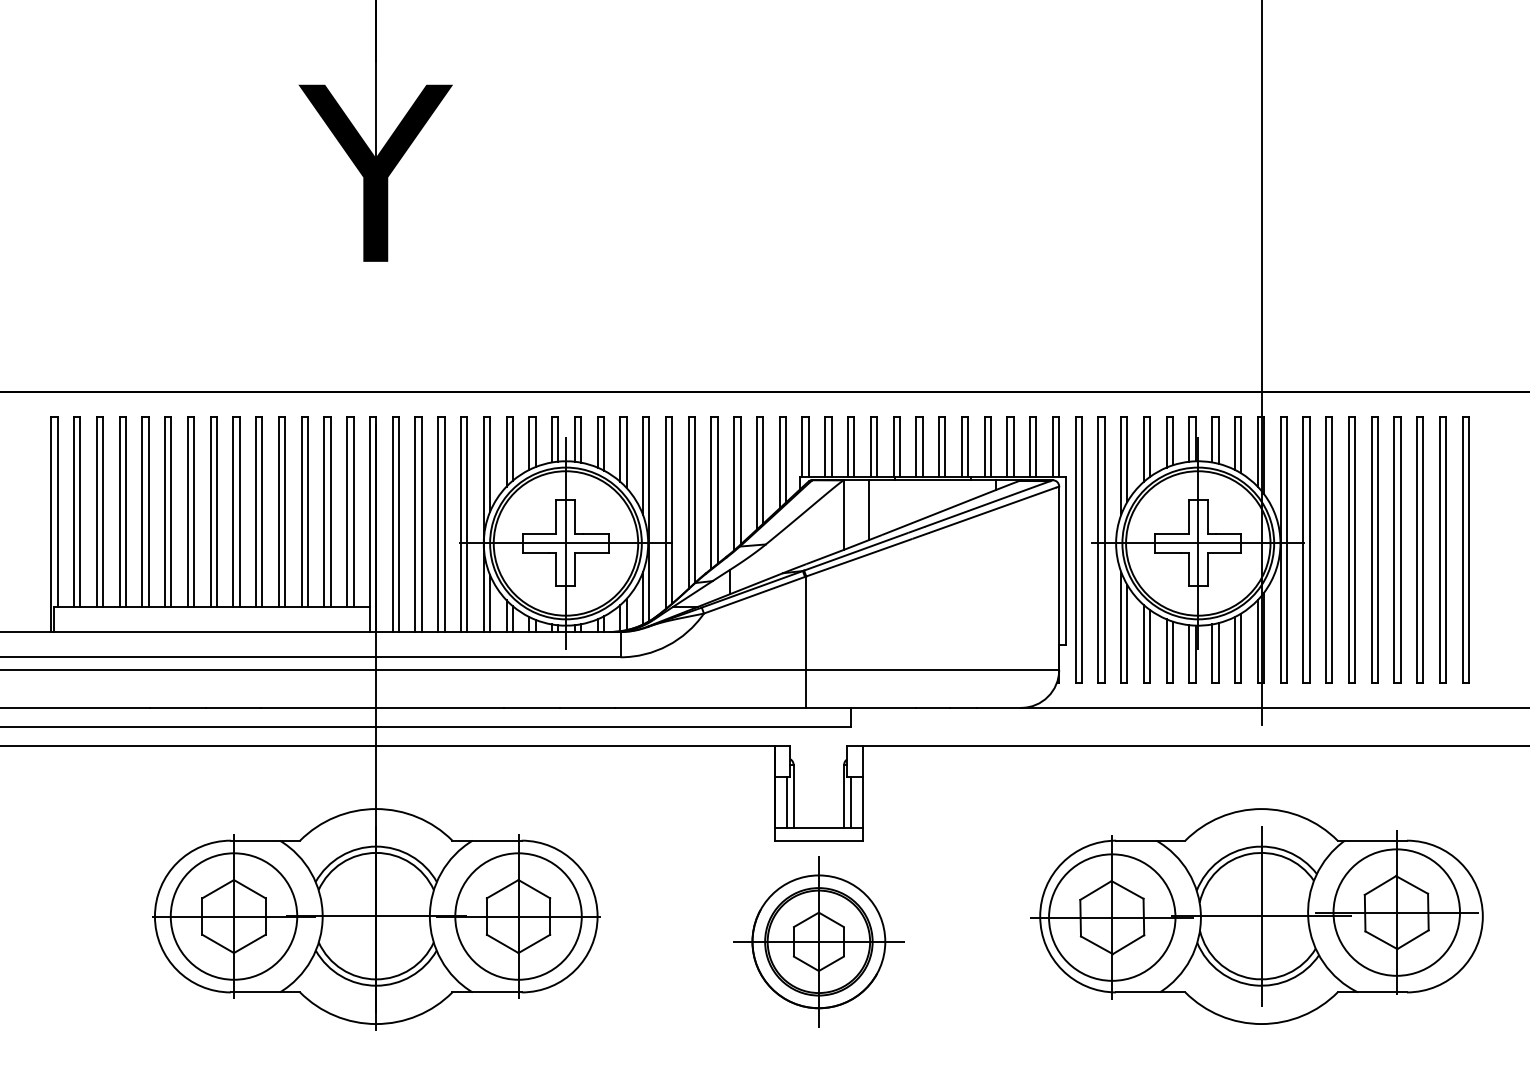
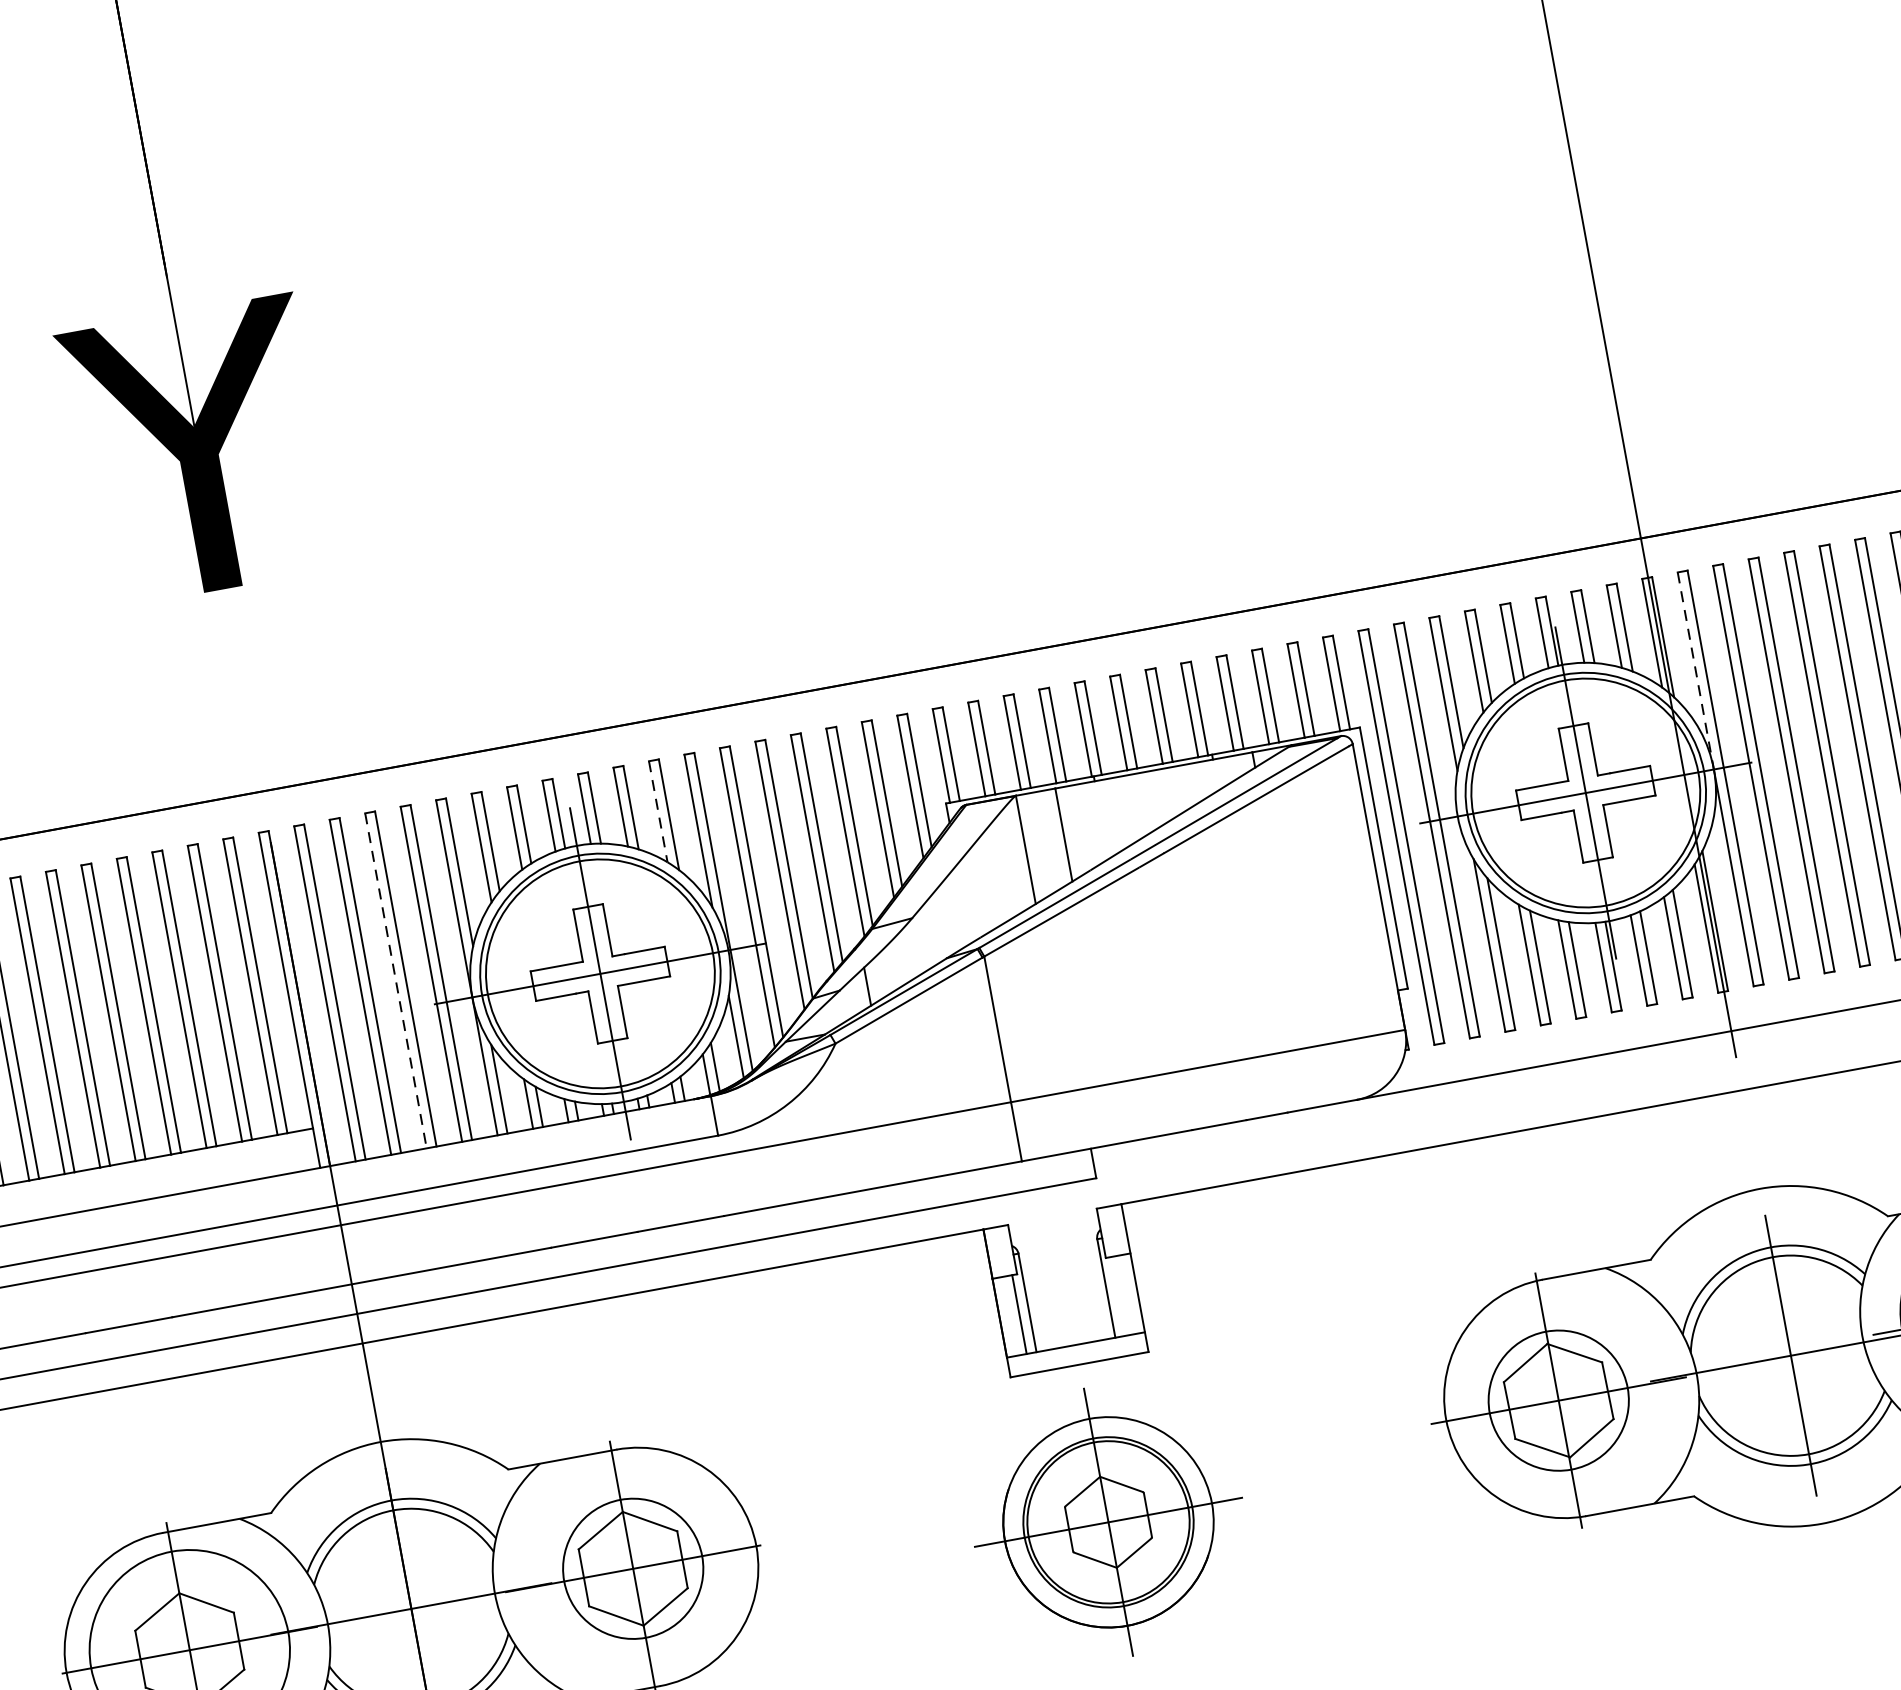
line: (620, 449) -> (658, 811), solid -> dashed
line: (1280, 480) -> (1695, 671), solid -> dashed
line: (438, 525) -> (396, 982), solid -> dashed
line: (850, 802) -> (1117, 1296), removed
circle: (518, 916) -> (633, 1568), size x0.7
circle: (1112, 917) -> (1559, 1400), size x0.7

